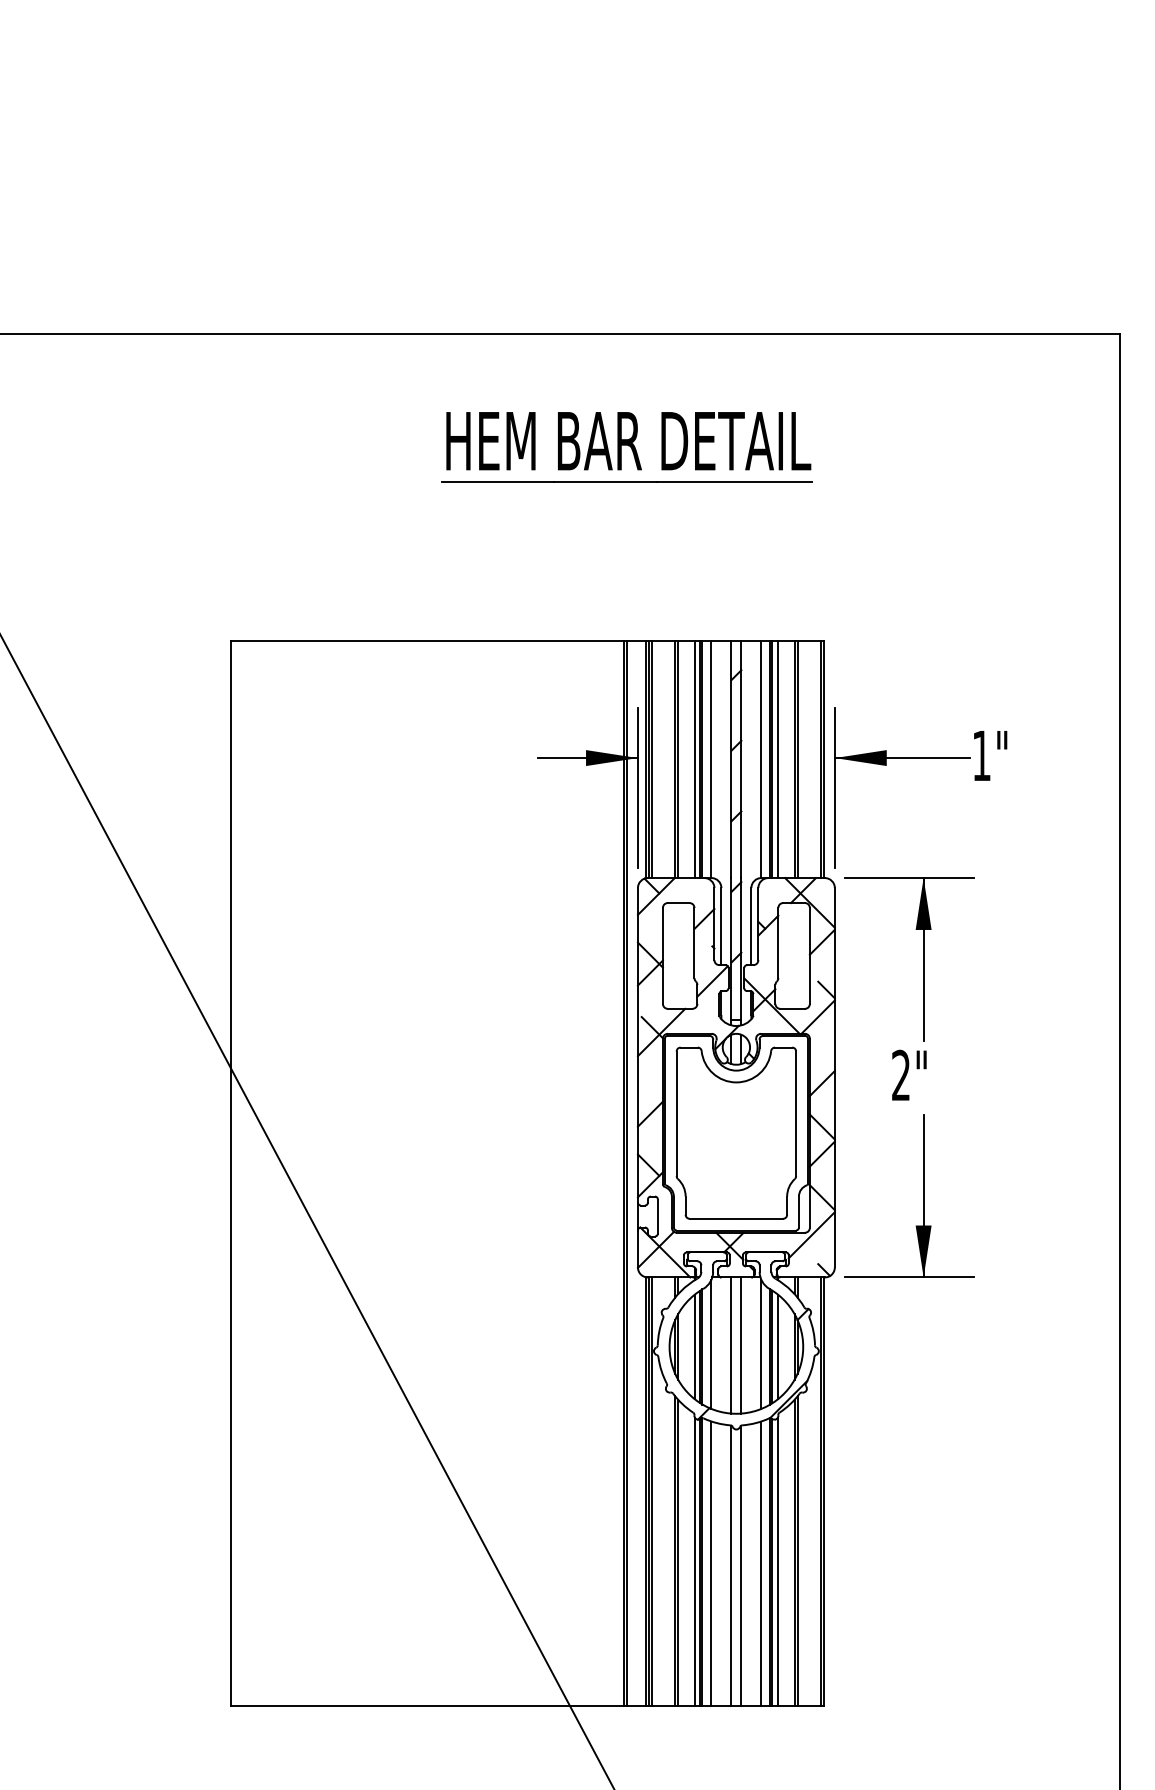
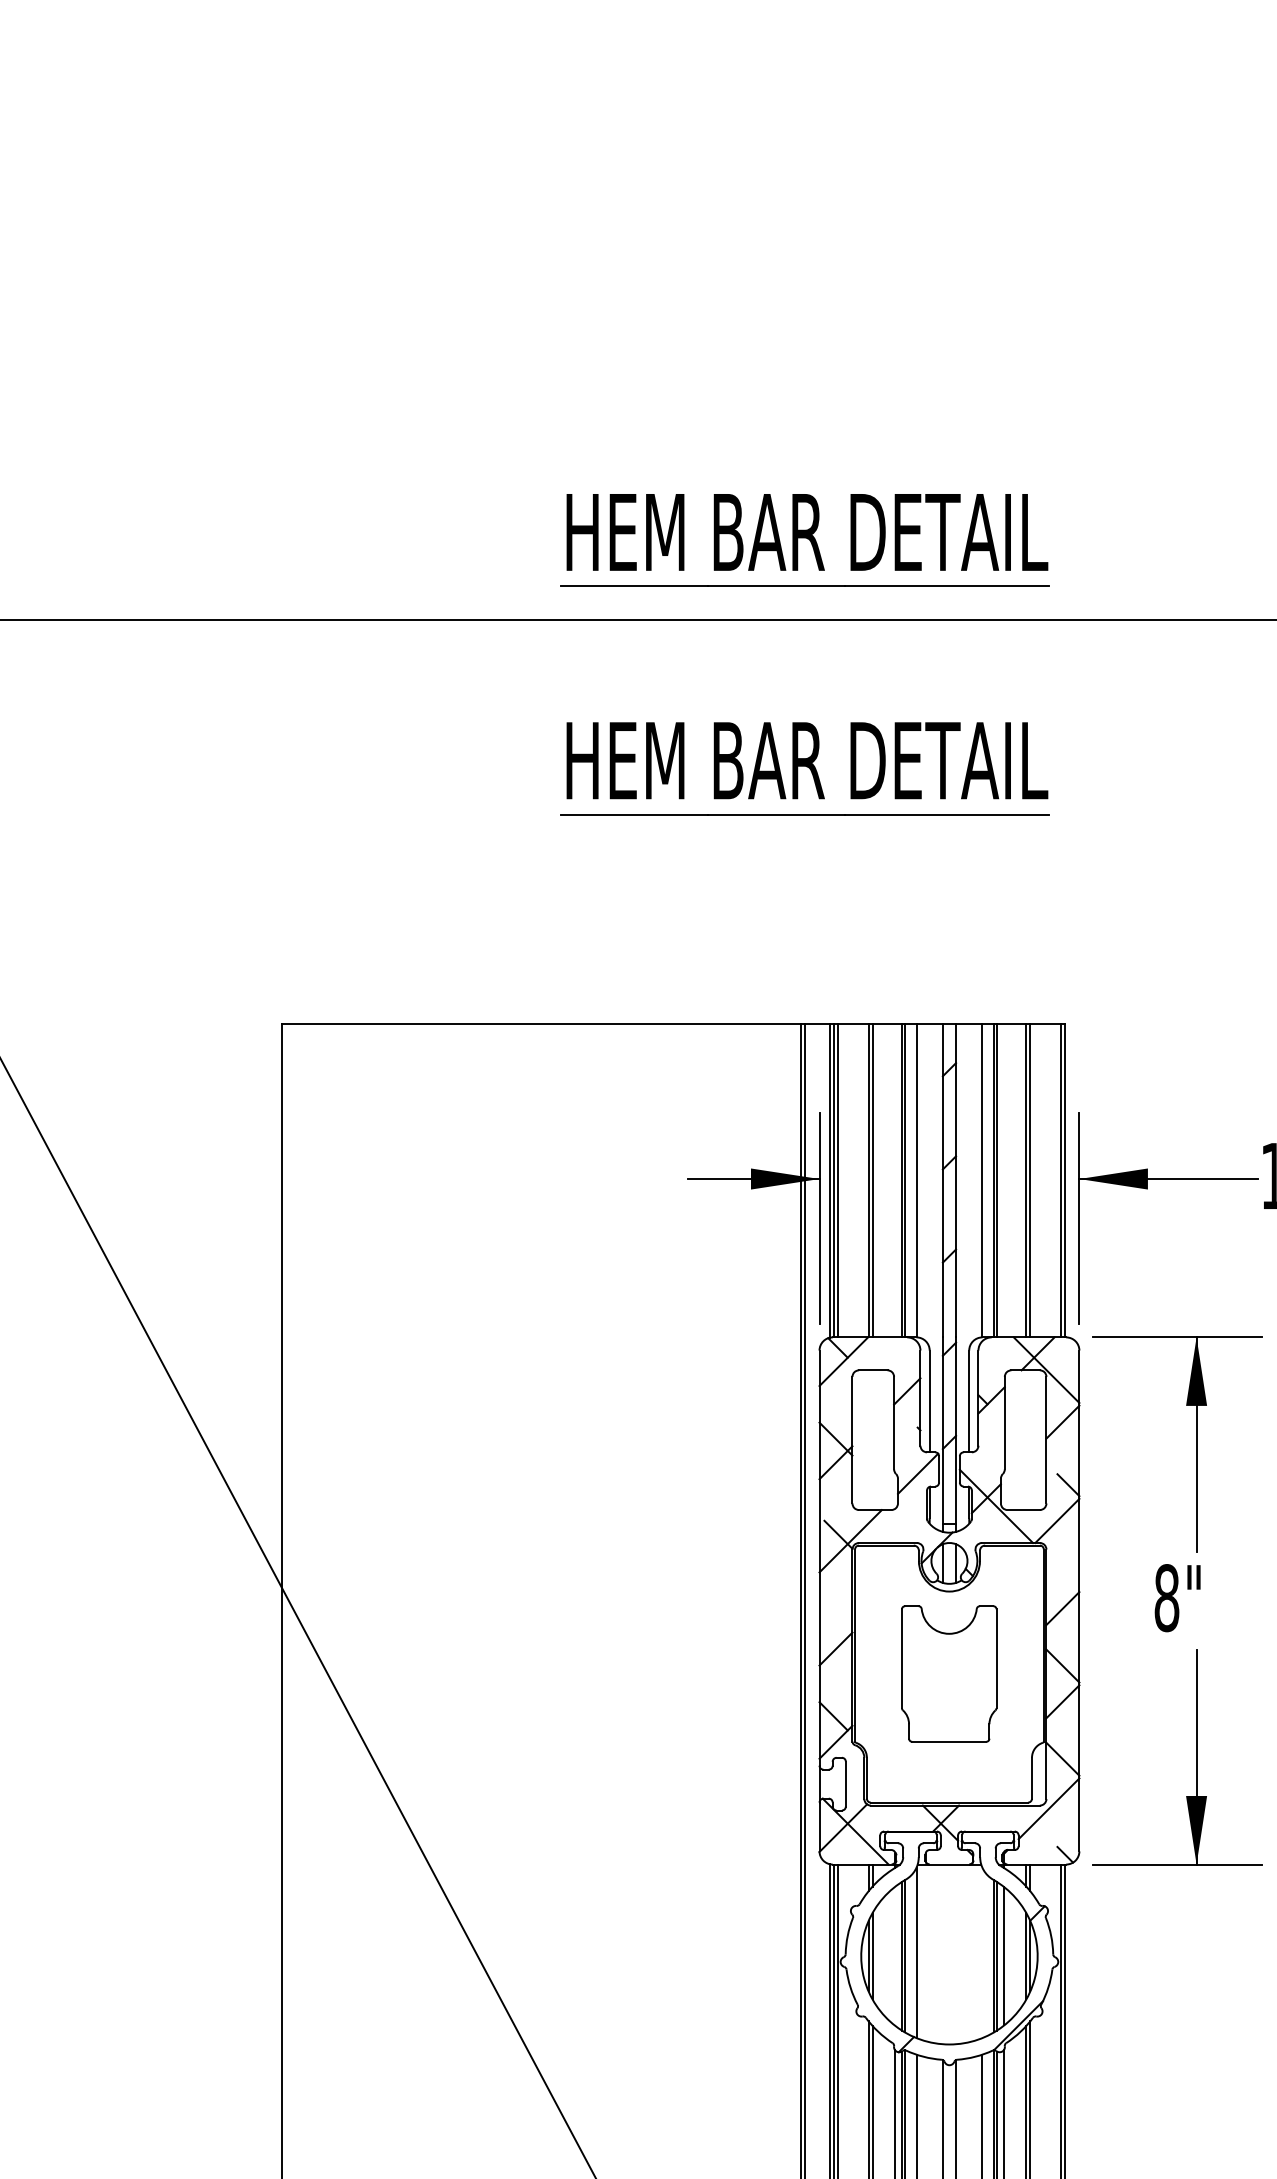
part: (626, 274) -> (804, 540), added
line: (694, 759) -> (894, 1180), removed
line: (777, 759) -> (1003, 1180), removed
text: (901, 1075) -> (1167, 1597), 2" -> 8"
part: (735, 1132) -> (948, 1673), size x0.6
line: (761, 1343) -> (982, 1951), removed
line: (731, 1345) -> (942, 1954), removed
line: (741, 1345) -> (956, 1954), removed
line: (694, 1346) -> (894, 1955), removed

